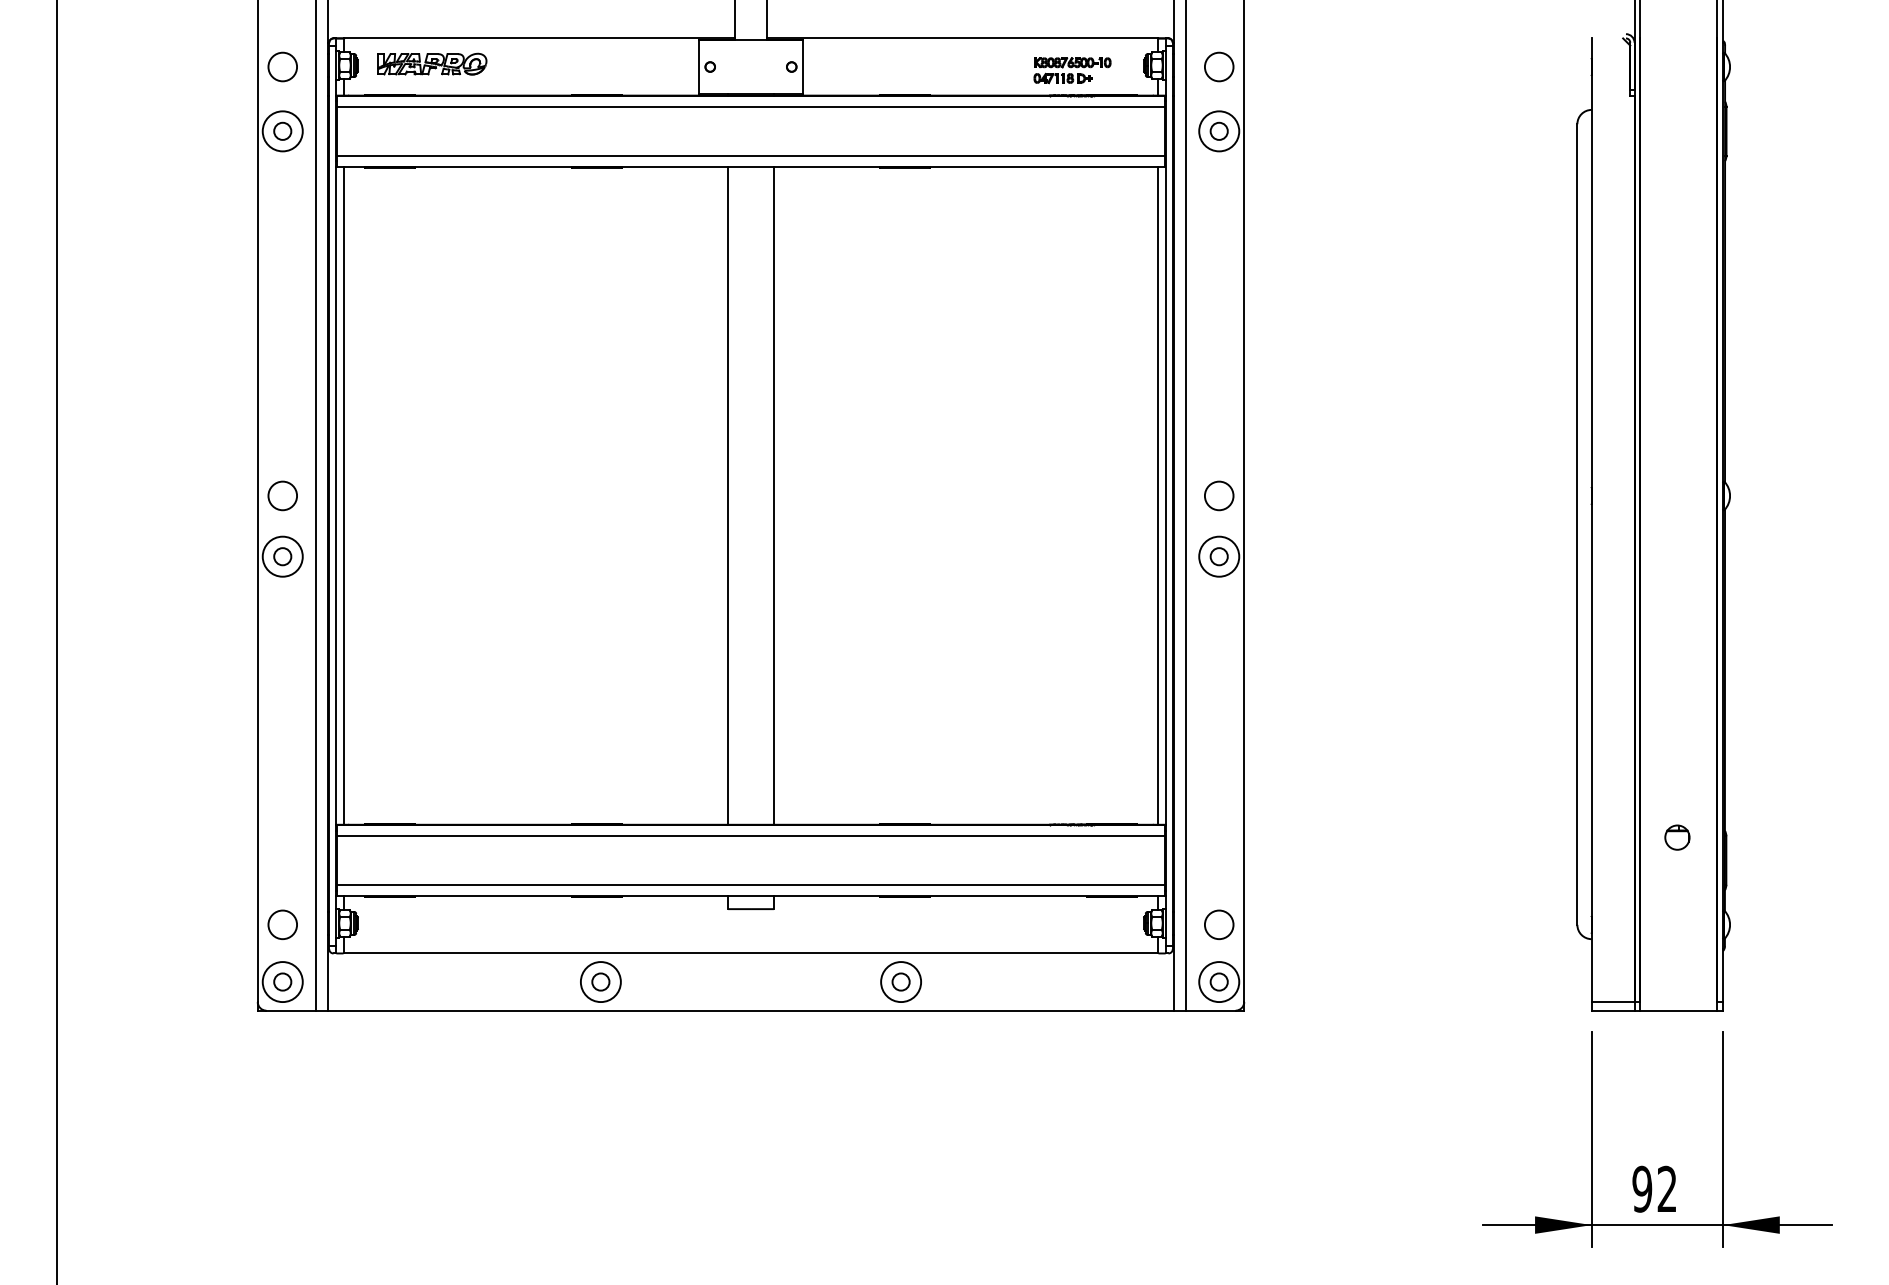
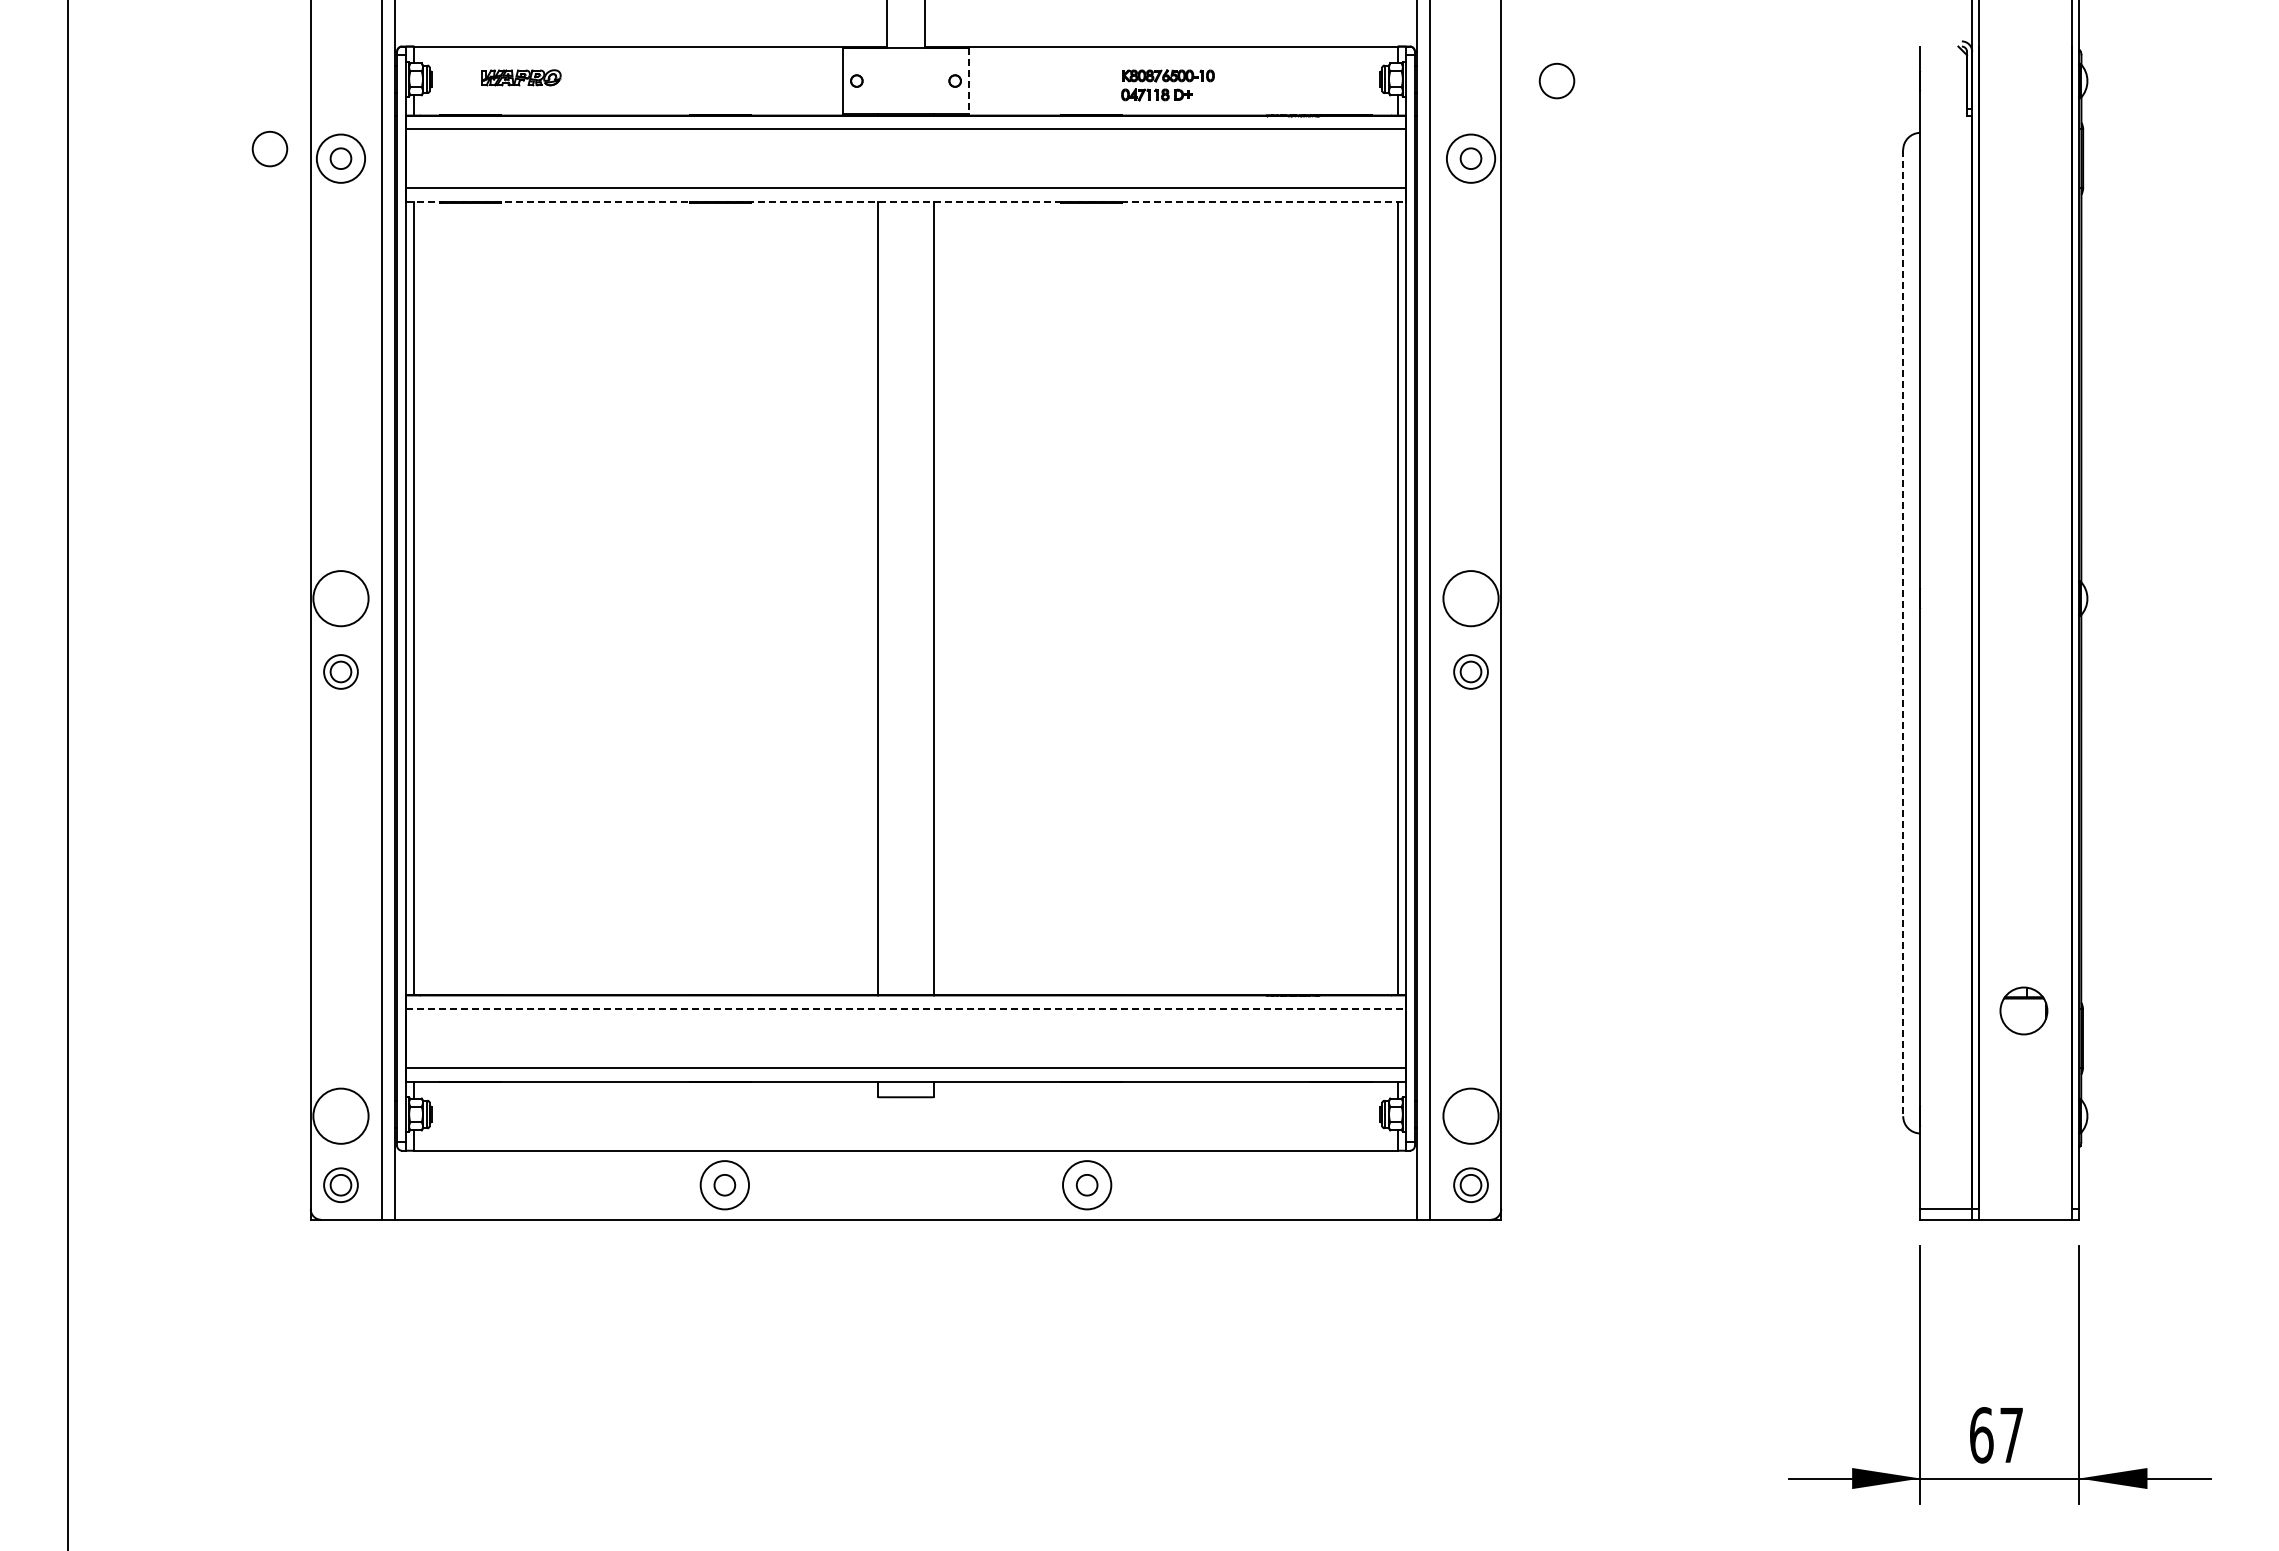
part: (432, 64) -> (521, 77), size x0.6
circle: (282, 66) -> (269, 148), moved
circle: (1218, 66) -> (1556, 80), moved
line: (802, 67) -> (968, 81), solid -> dashed
part: (1072, 70) -> (1167, 85), moved
line: (751, 166) -> (906, 201), solid -> dashed
circle: (282, 495) -> (340, 598), size x1.6
circle: (1218, 495) -> (1470, 598), size x1.6
line: (1577, 524) -> (1903, 633), solid -> dashed
circle: (282, 556) -> (340, 671), size x0.7
circle: (1218, 556) -> (1470, 671), size x0.7
line: (751, 836) -> (906, 1009), solid -> dashed
part: (1677, 837) -> (2023, 1010), size x1.6
circle: (282, 924) -> (340, 1115), size x1.6
circle: (1218, 924) -> (1470, 1115), size x1.6
circle: (282, 982) -> (340, 1185), size x0.7
circle: (1218, 982) -> (1470, 1185), size x0.7
text: (1653, 1189) -> (1995, 1435), 92 -> 67

